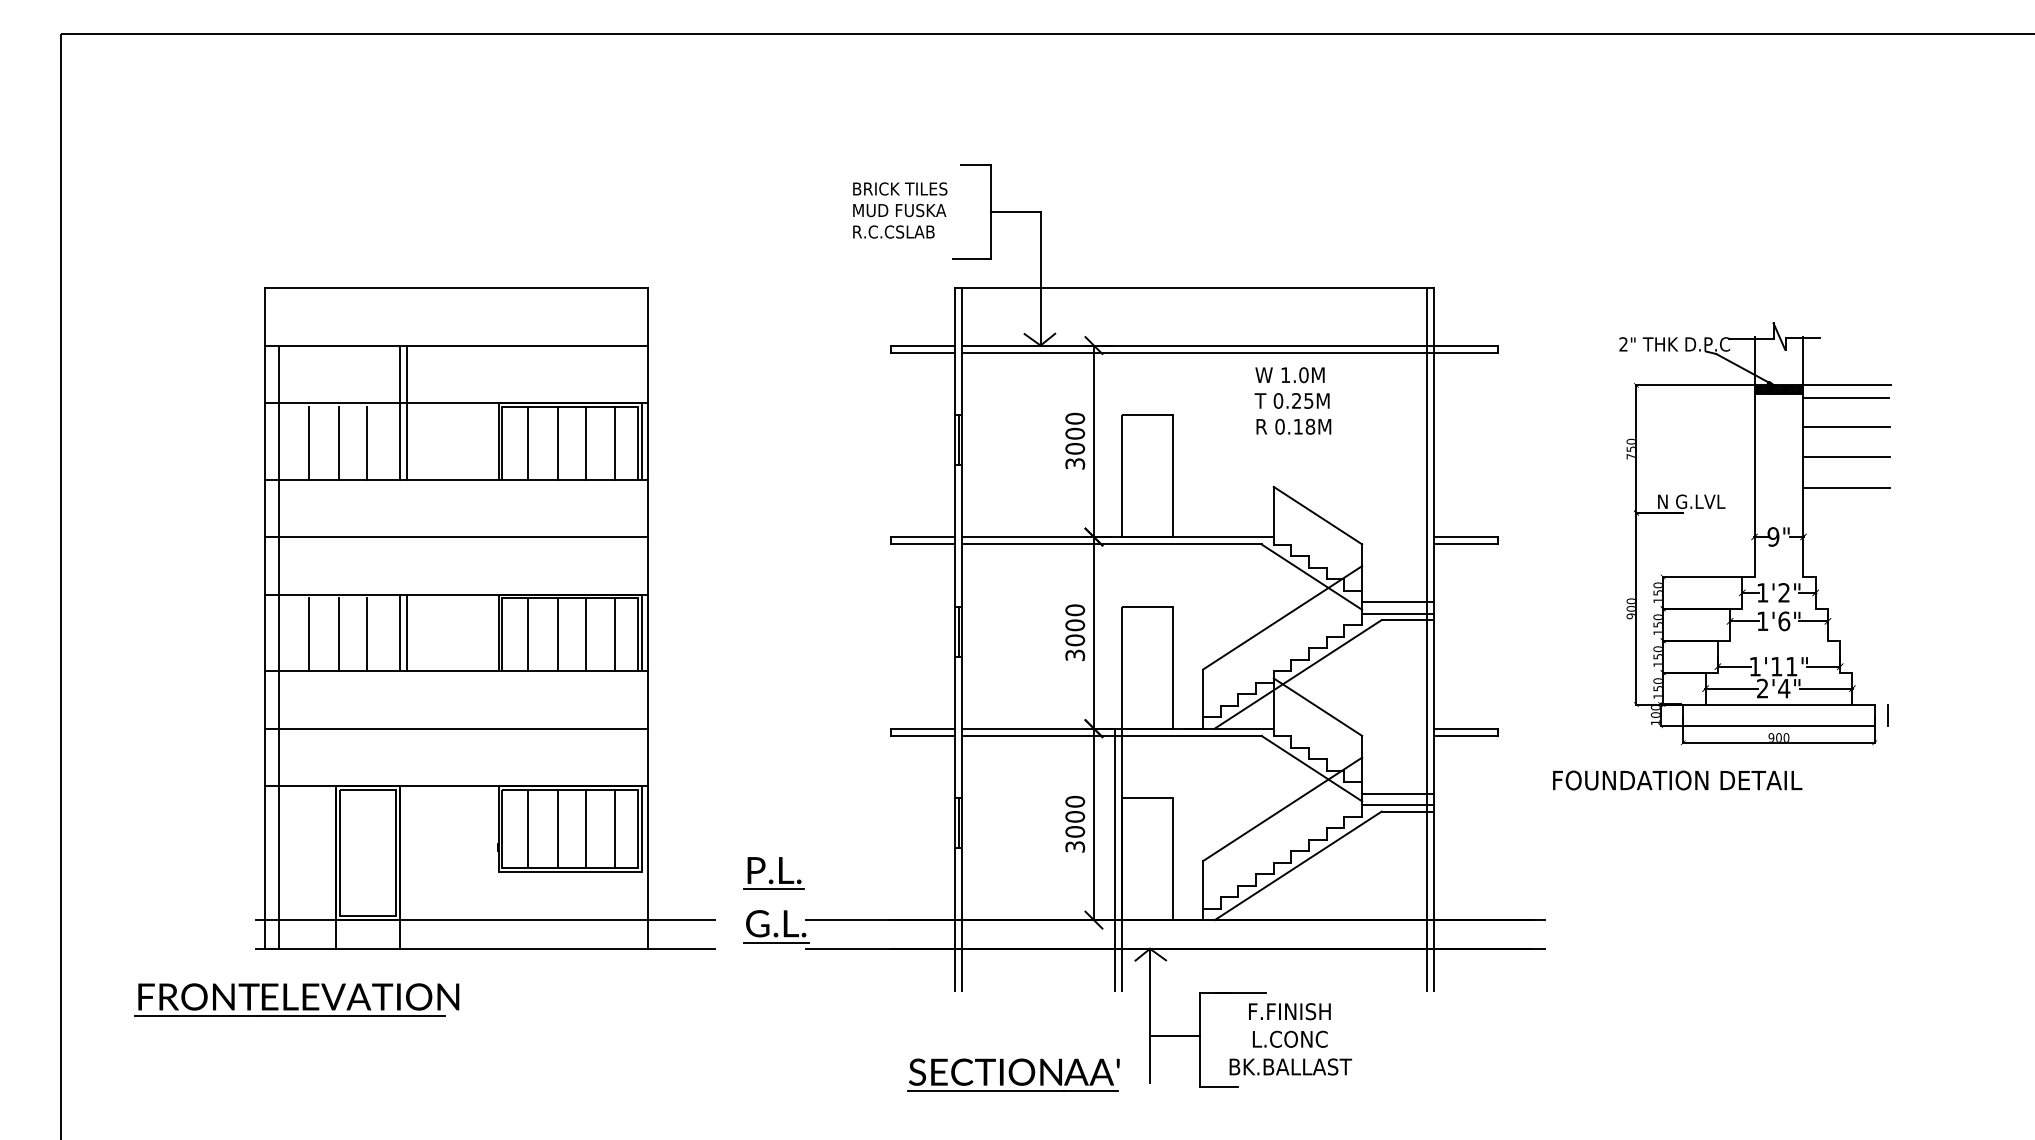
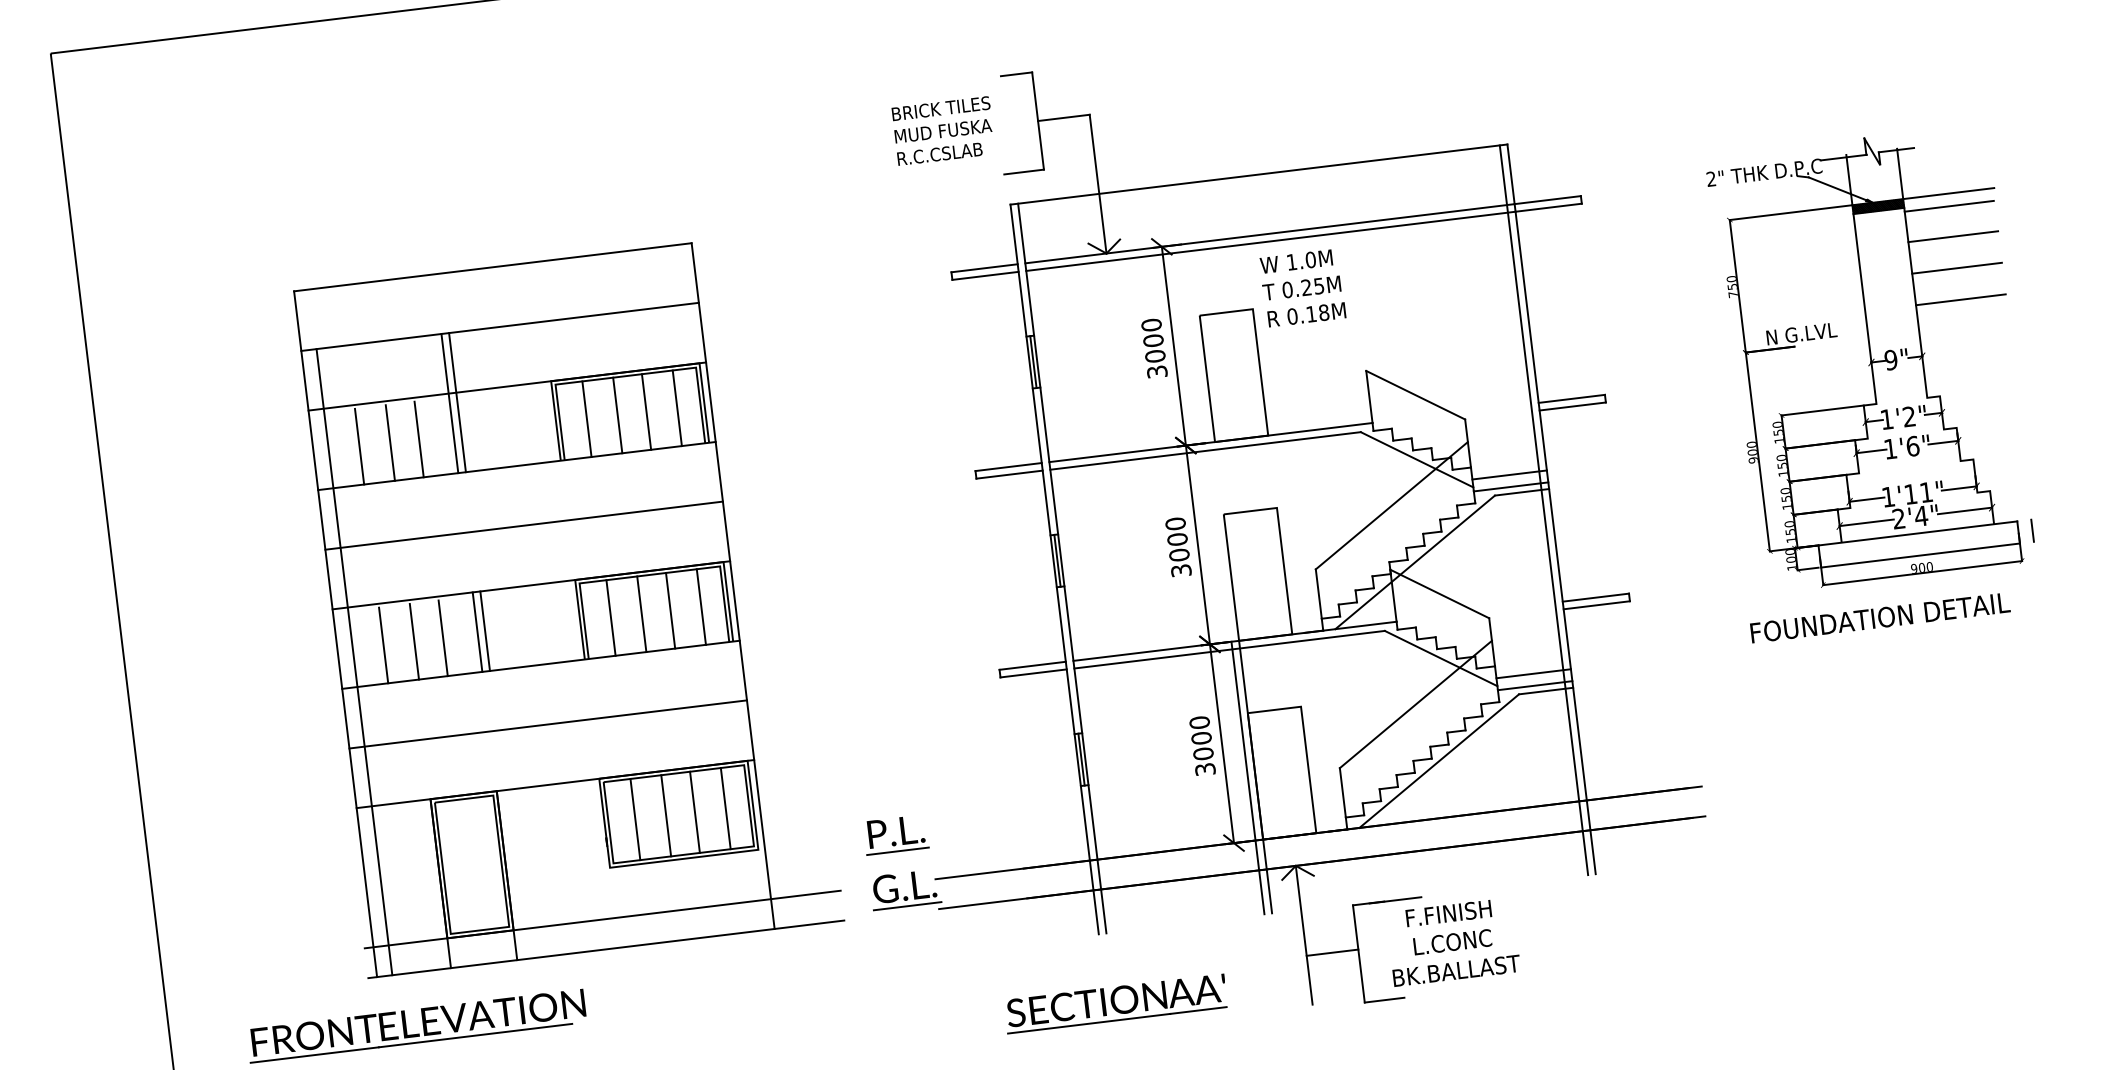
text: (1292, 400) -> (1302, 287), moved
text: (1677, 780) -> (1880, 617), moved
part: (1013, 1074) -> (1115, 1003), moved

